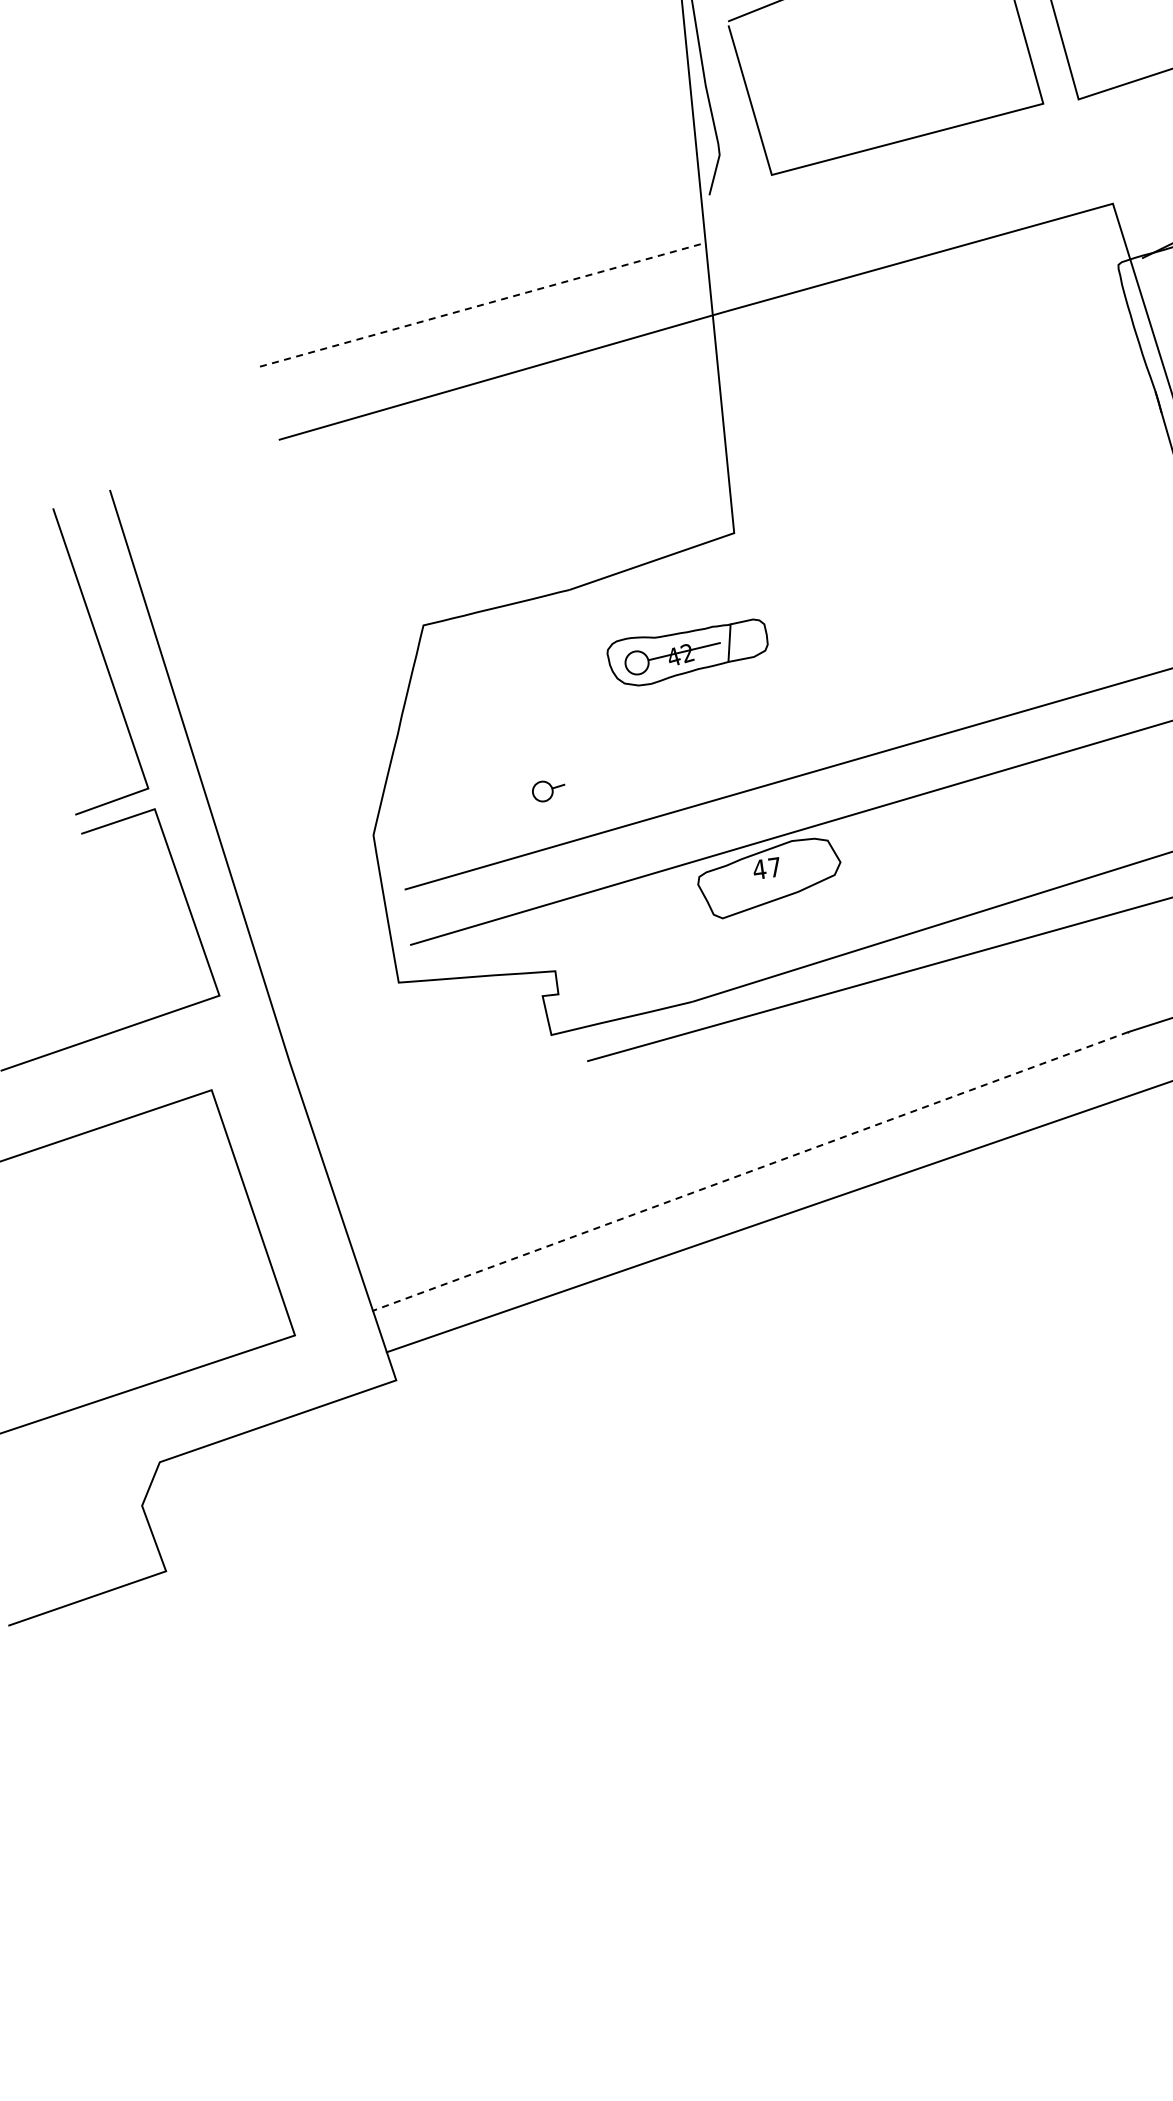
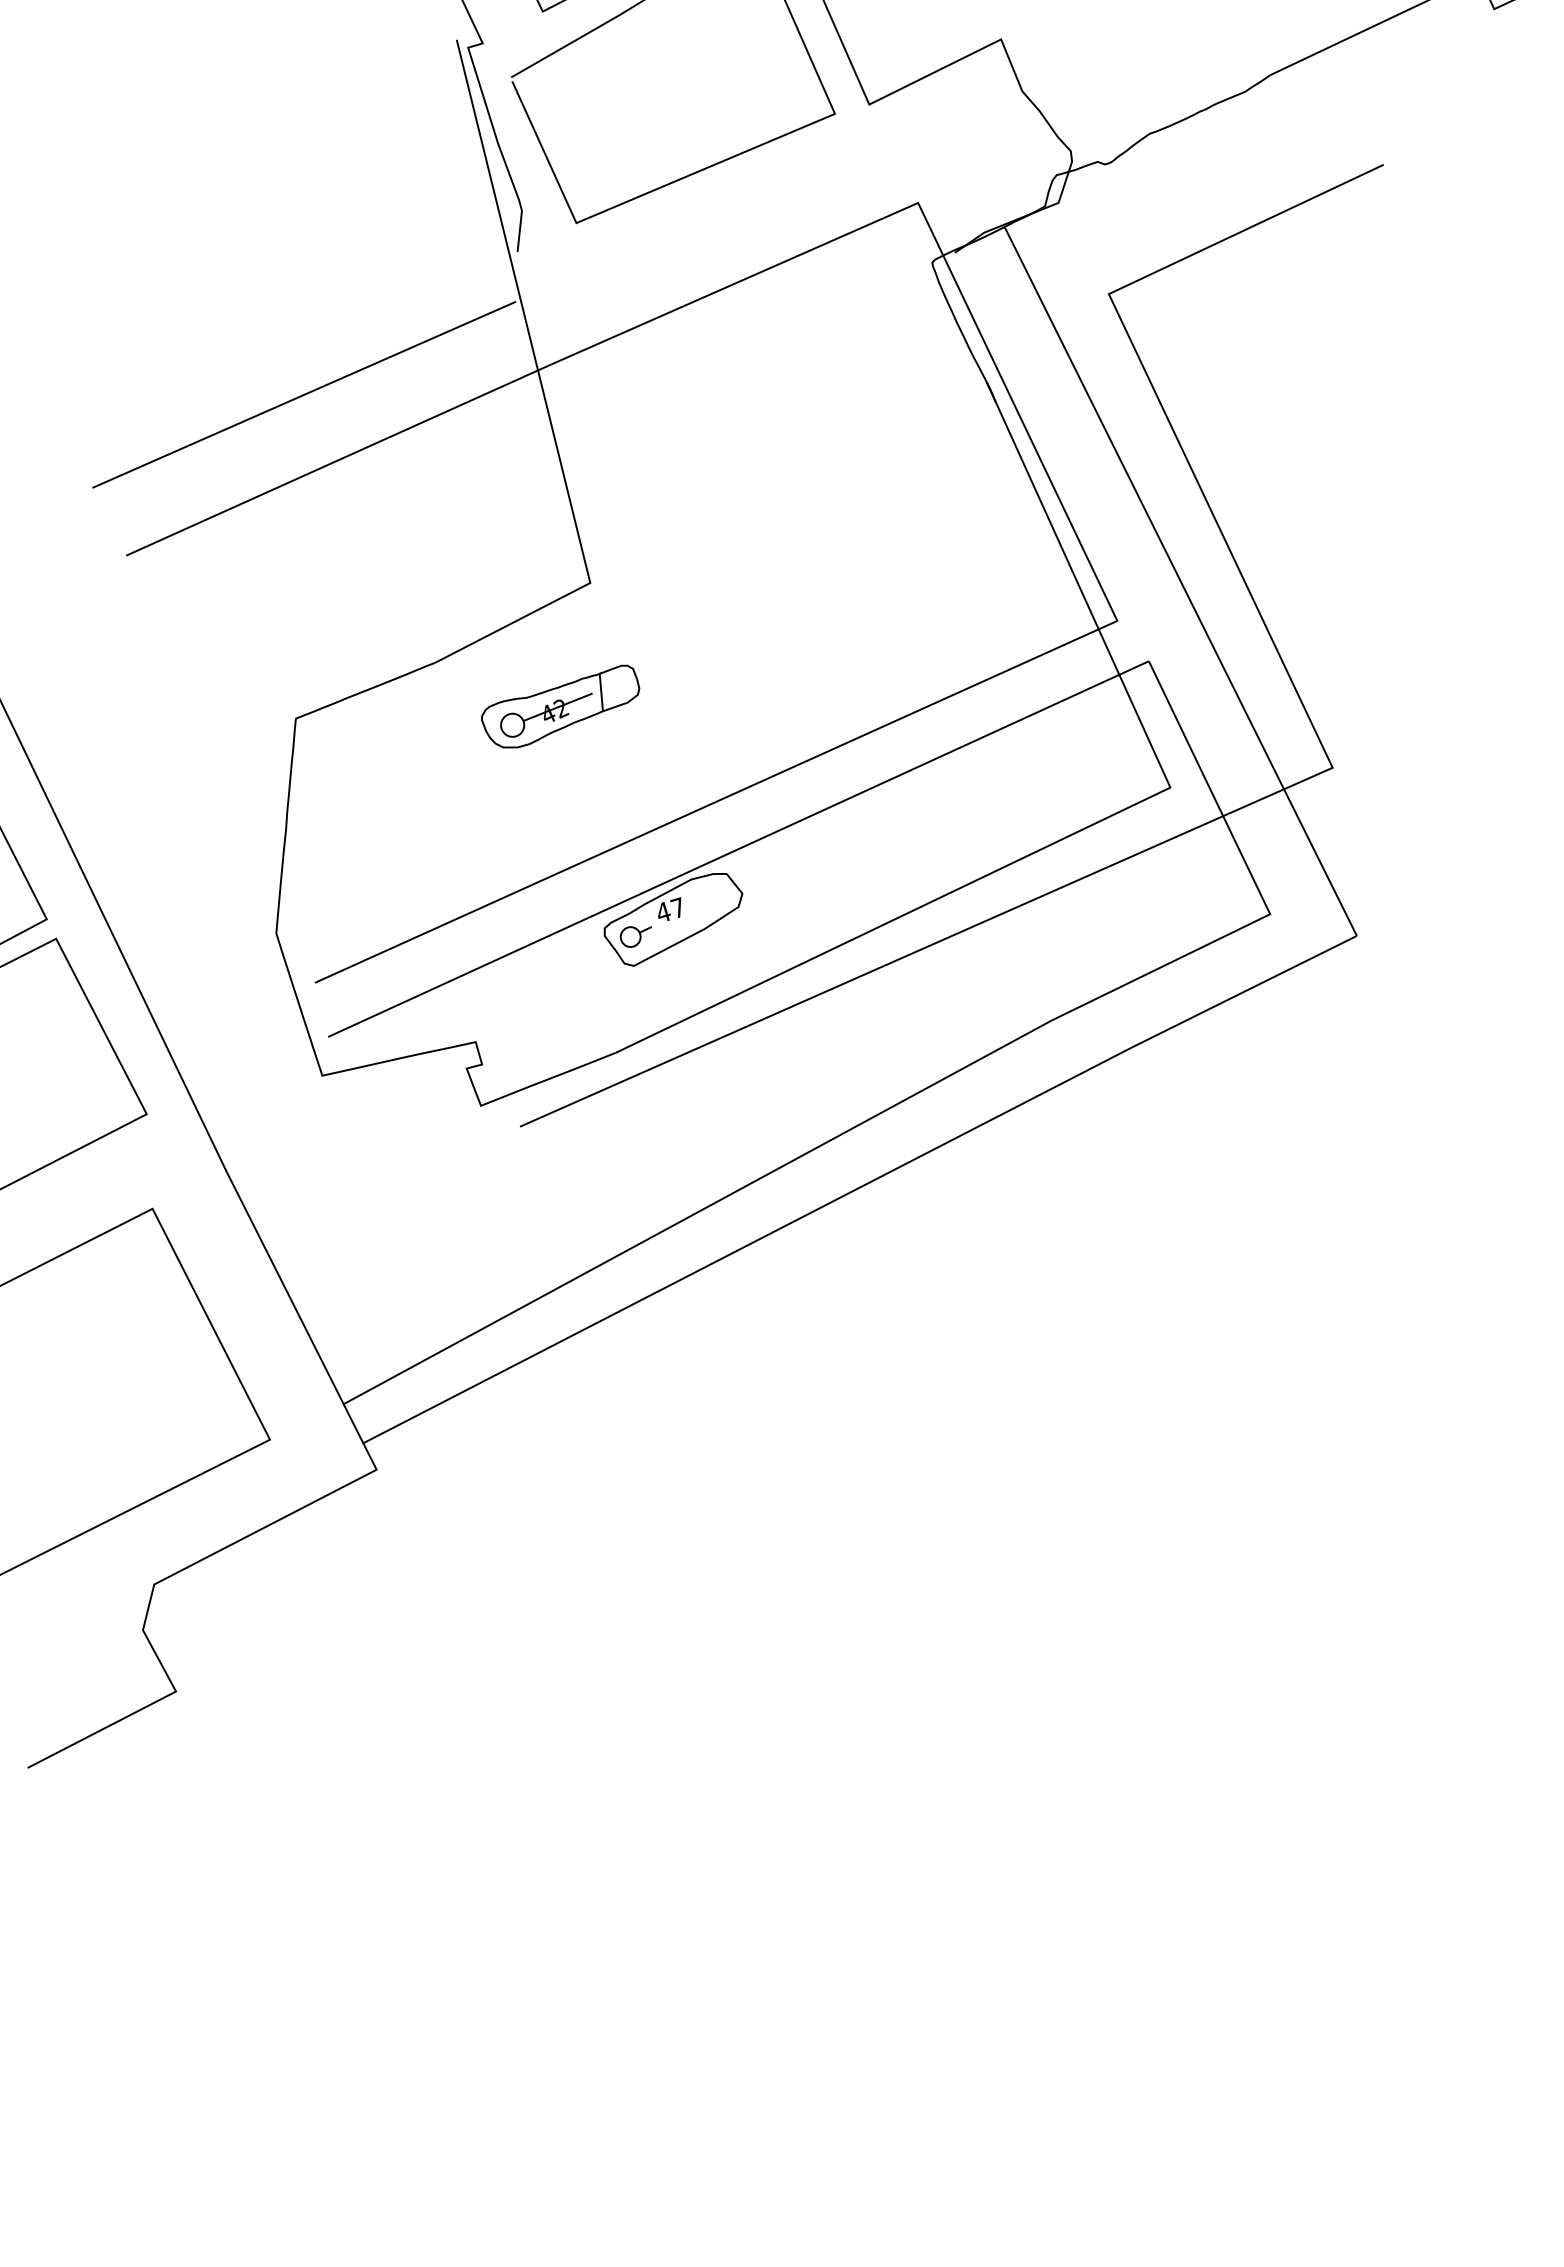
line: (477, 306) -> (303, 395), dashed -> solid
part: (547, 791) -> (635, 936), moved
line: (750, 1171) -> (697, 1212), dashed -> solid

